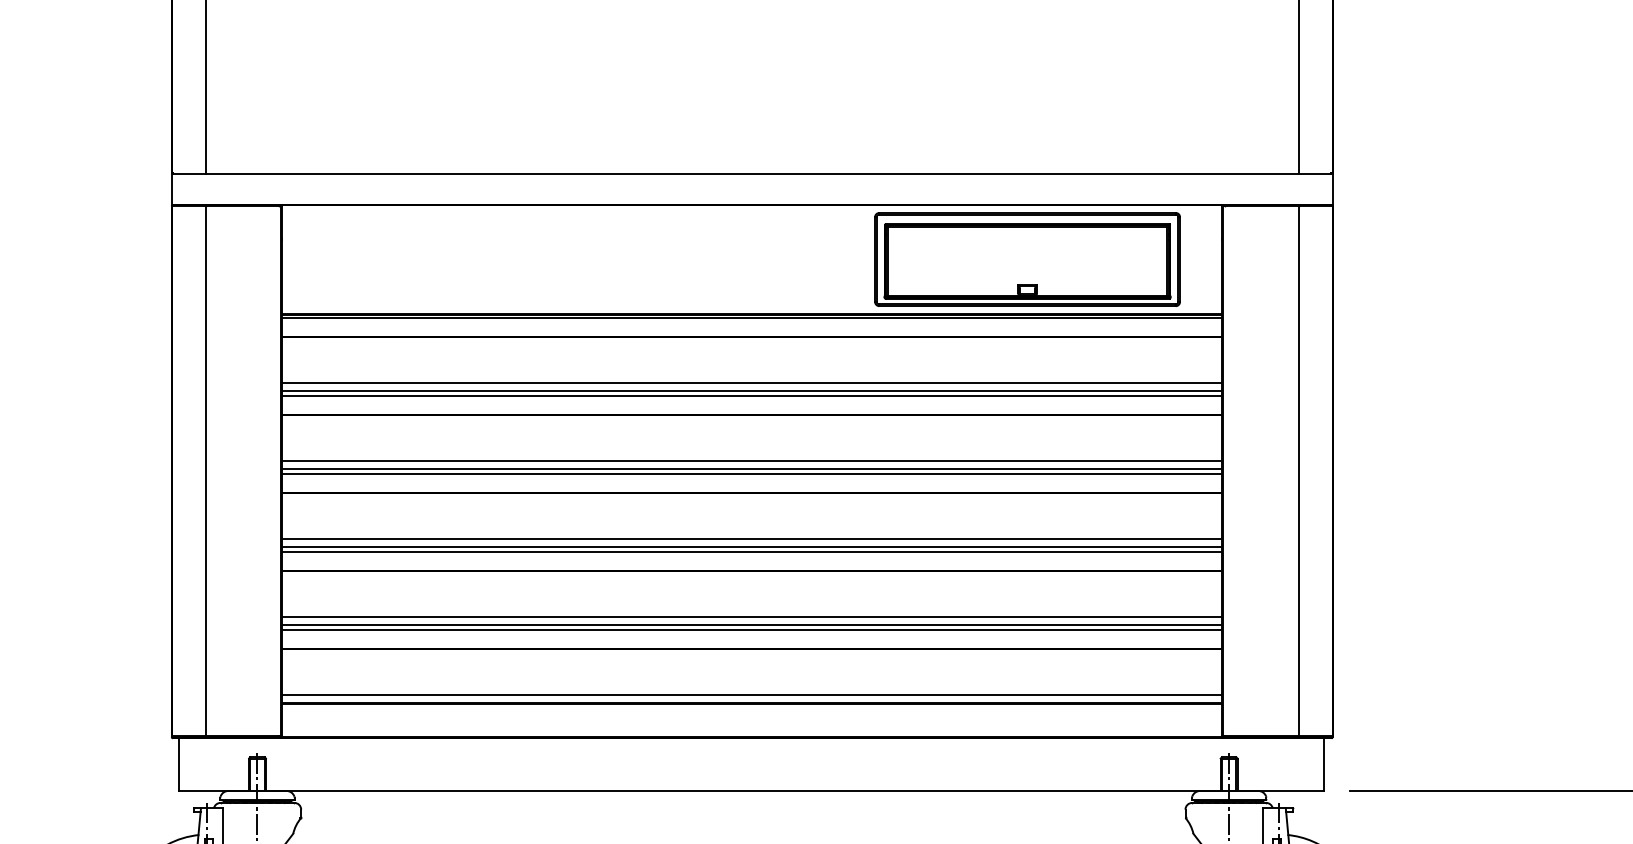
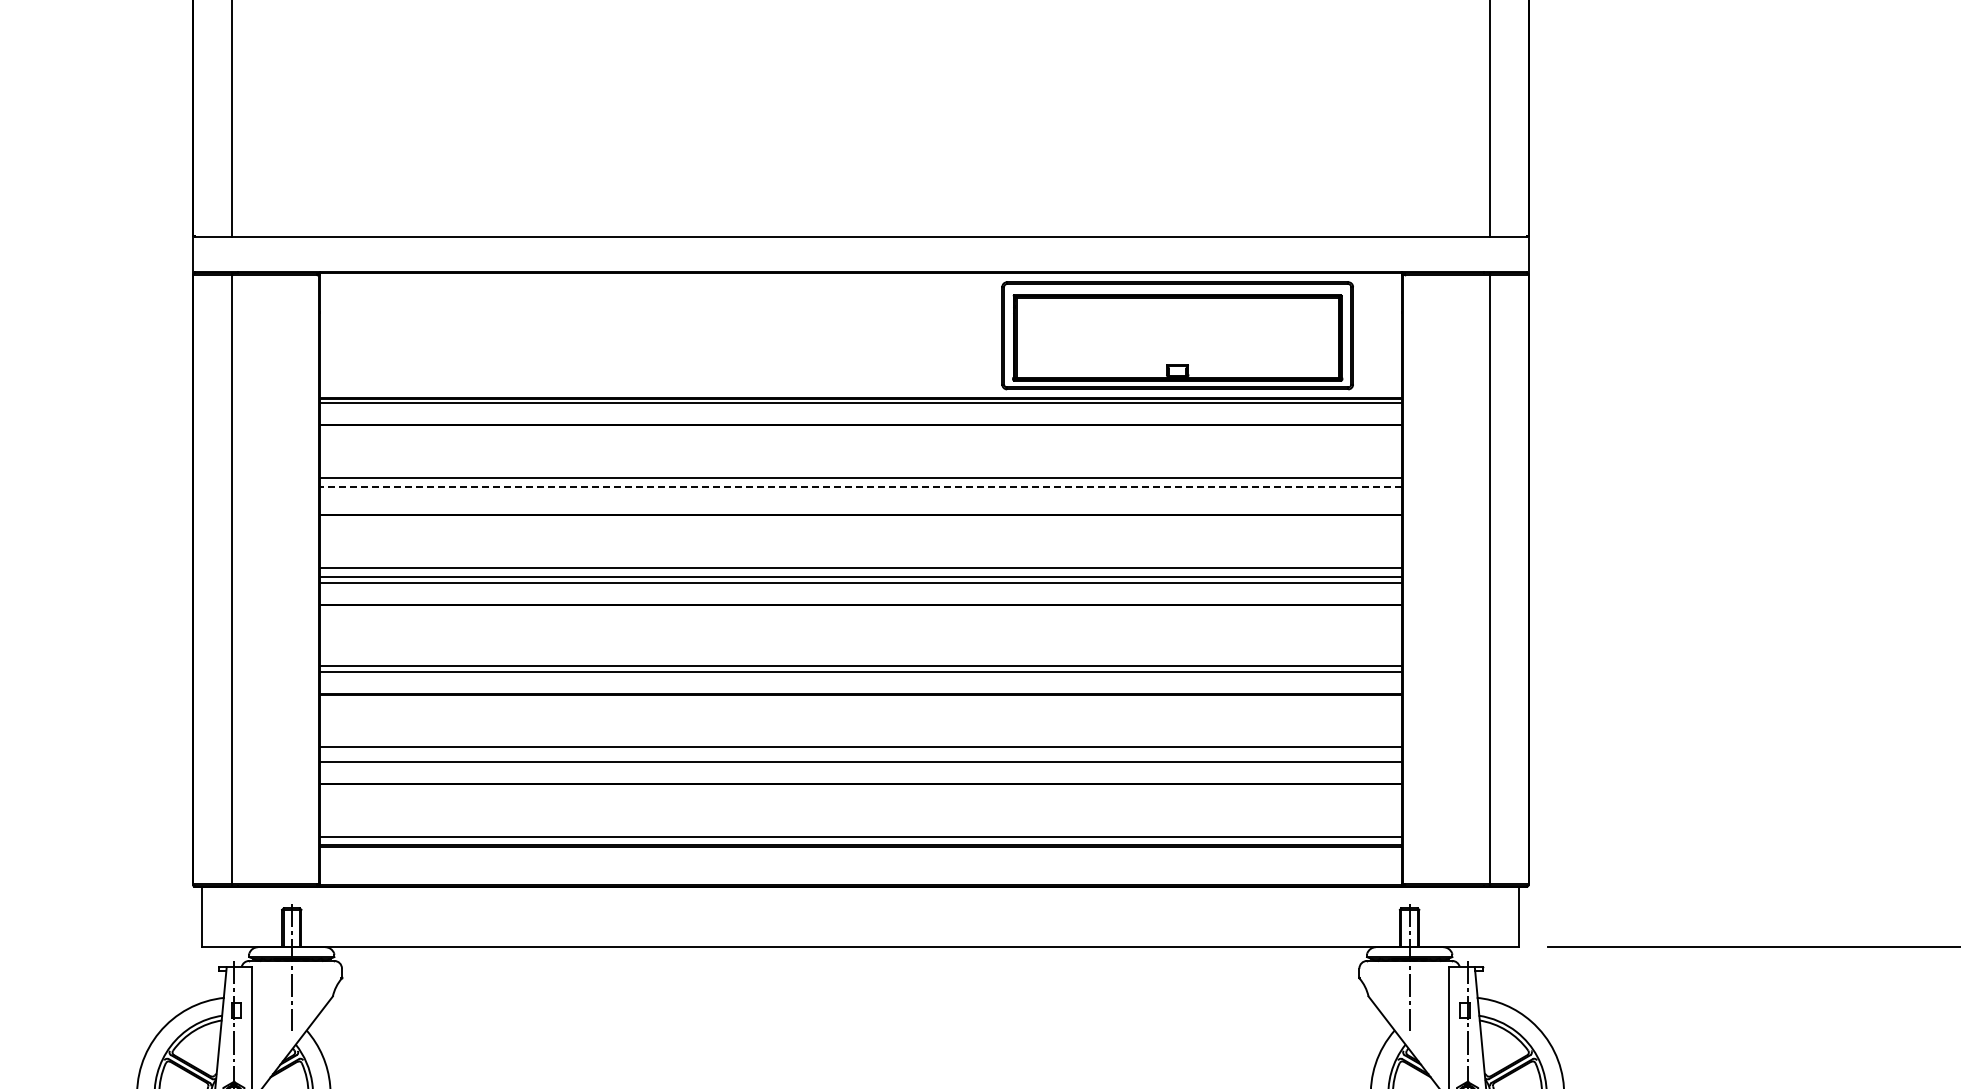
line: (751, 390) -> (860, 486), solid -> dashed
line: (751, 395) -> (860, 492), removed
line: (751, 539) -> (860, 657), removed
line: (751, 624) -> (860, 755), removed

